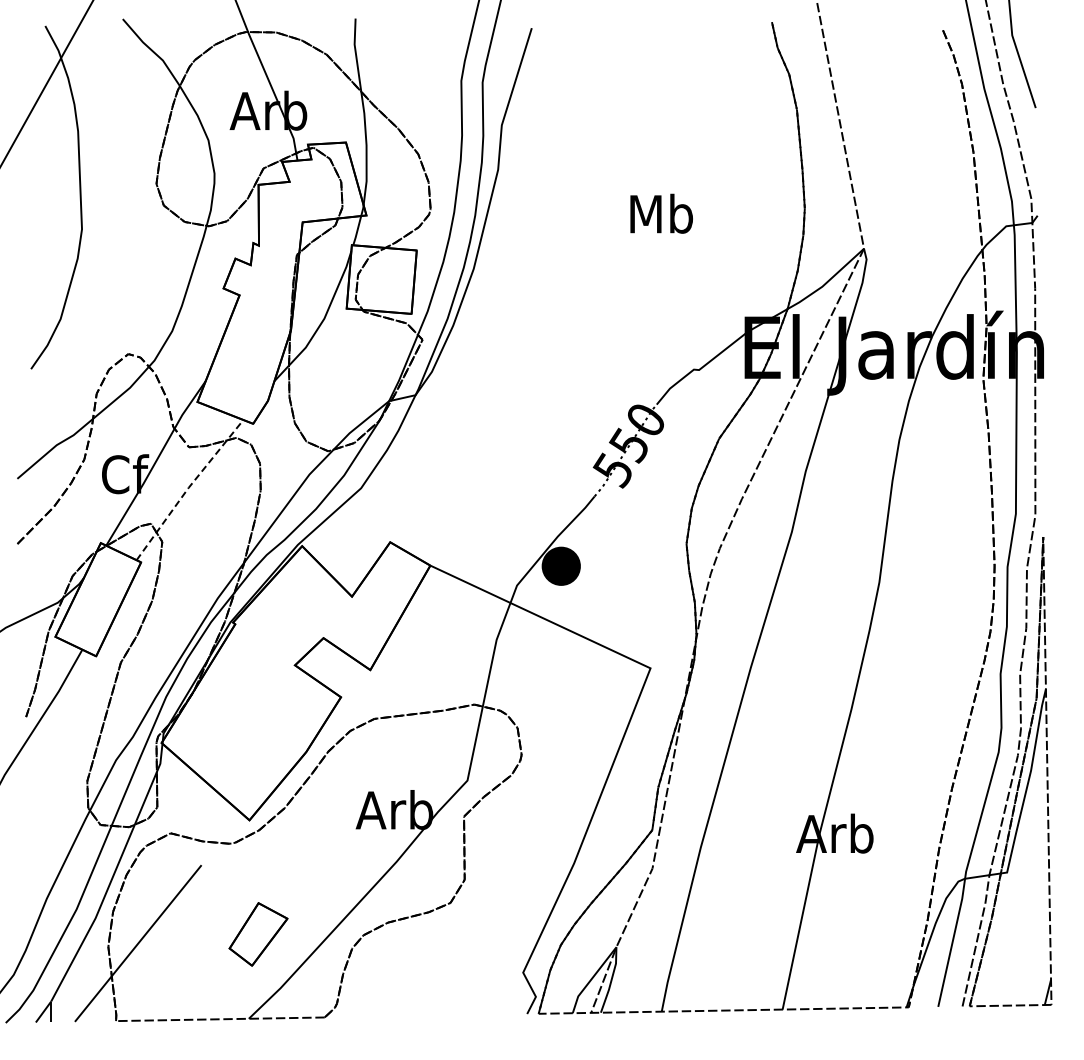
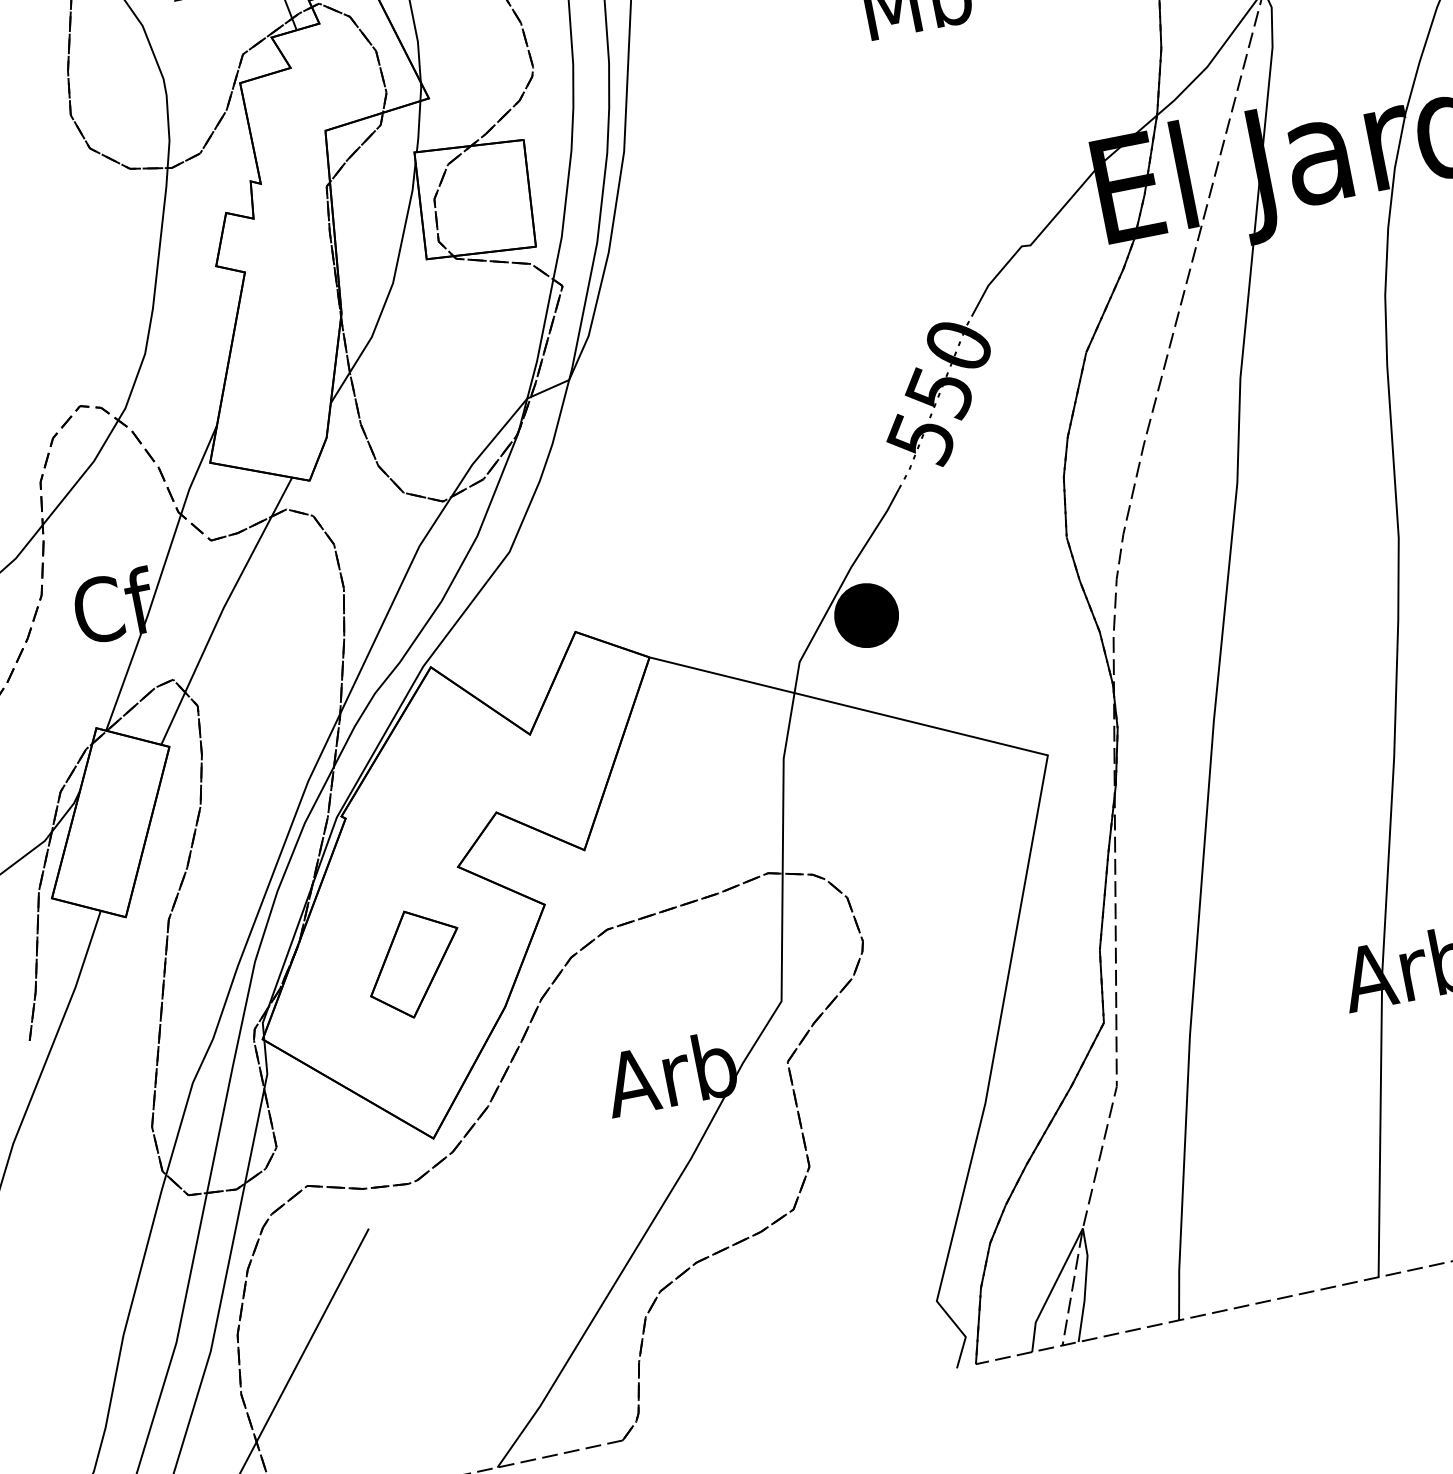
line: (188, 487) -> (223, 607), dashed -> solid
part: (258, 934) -> (414, 963), moved

